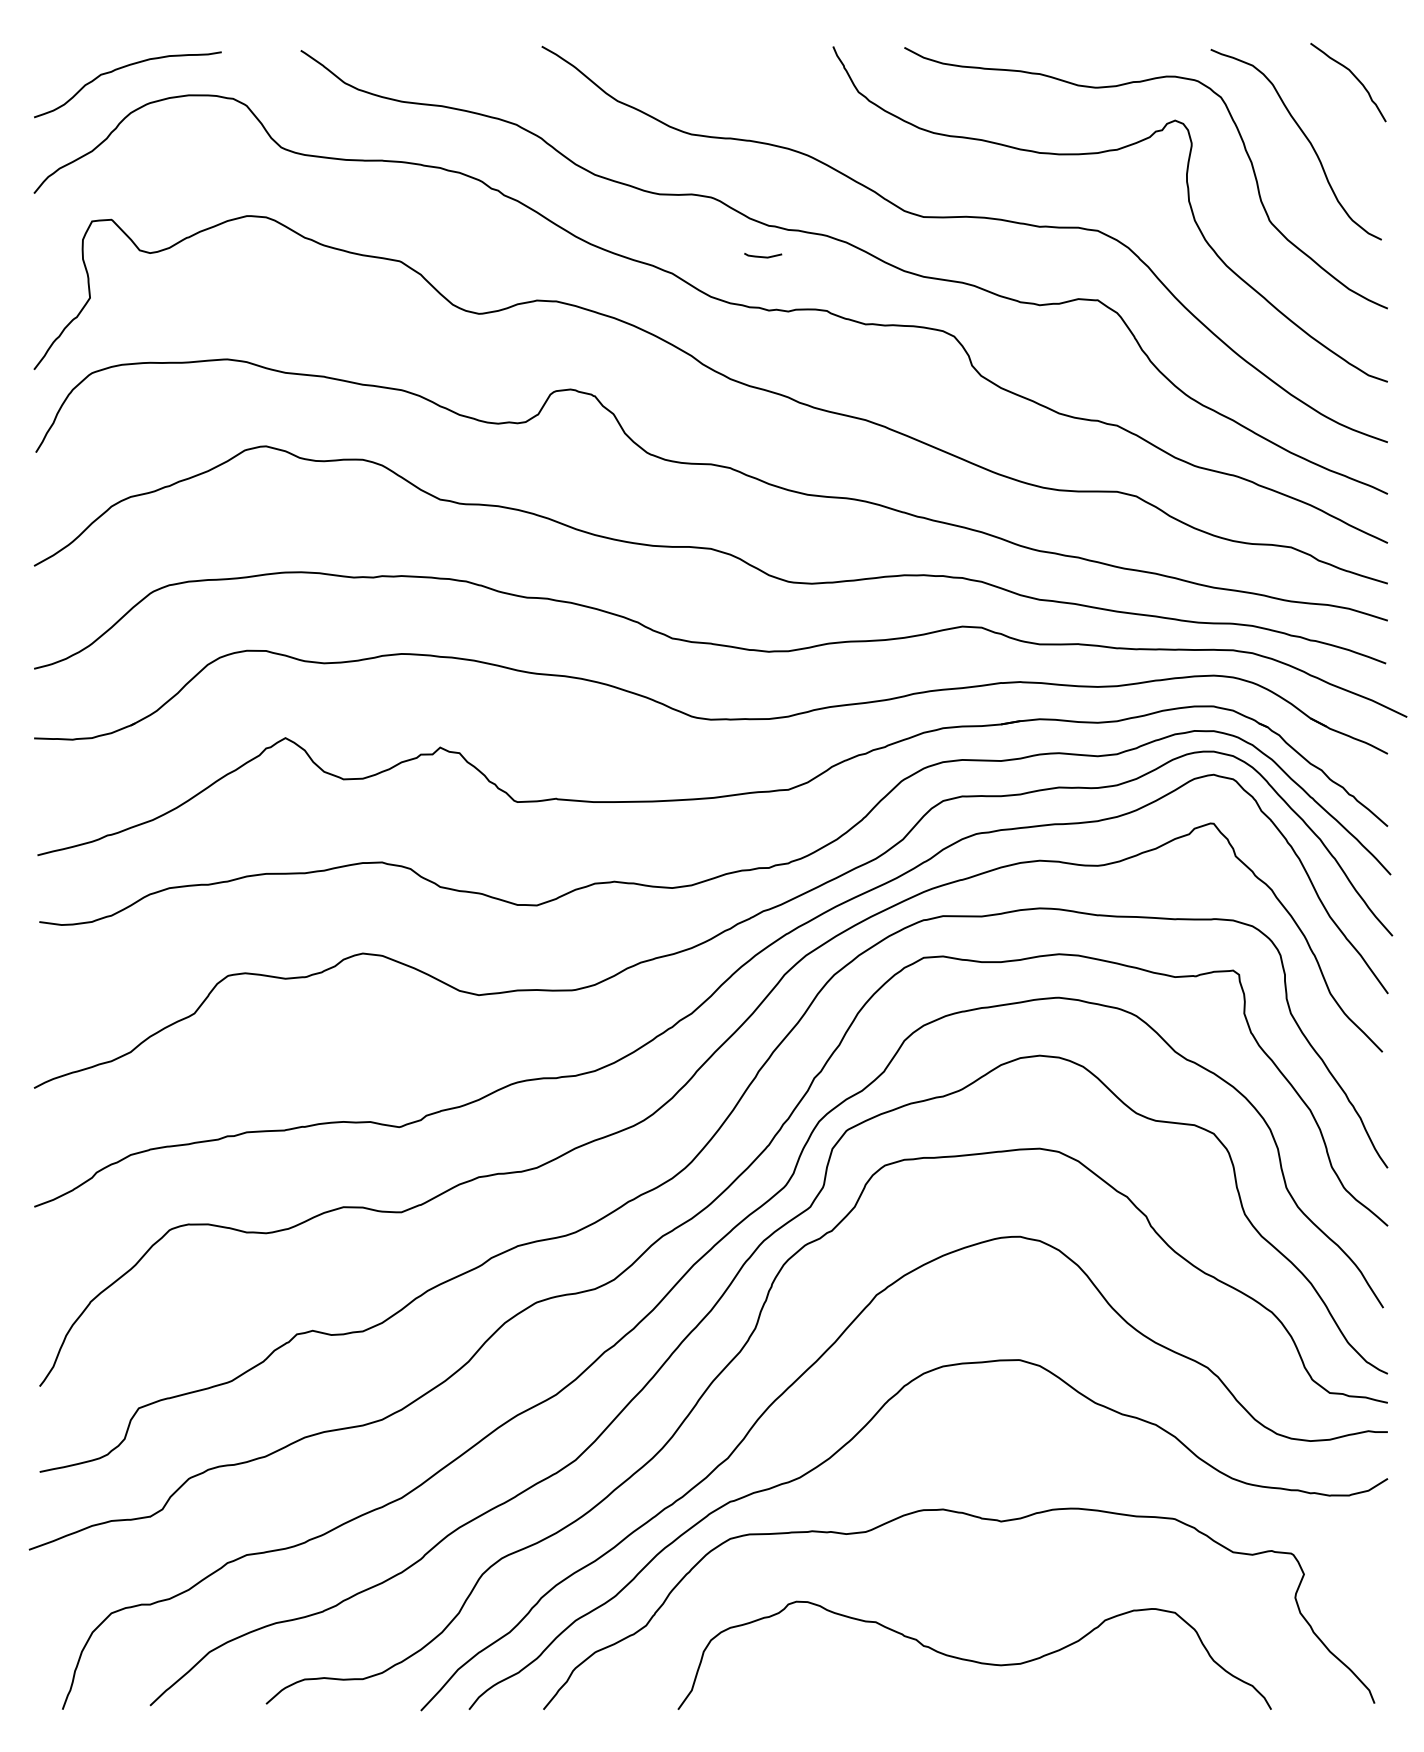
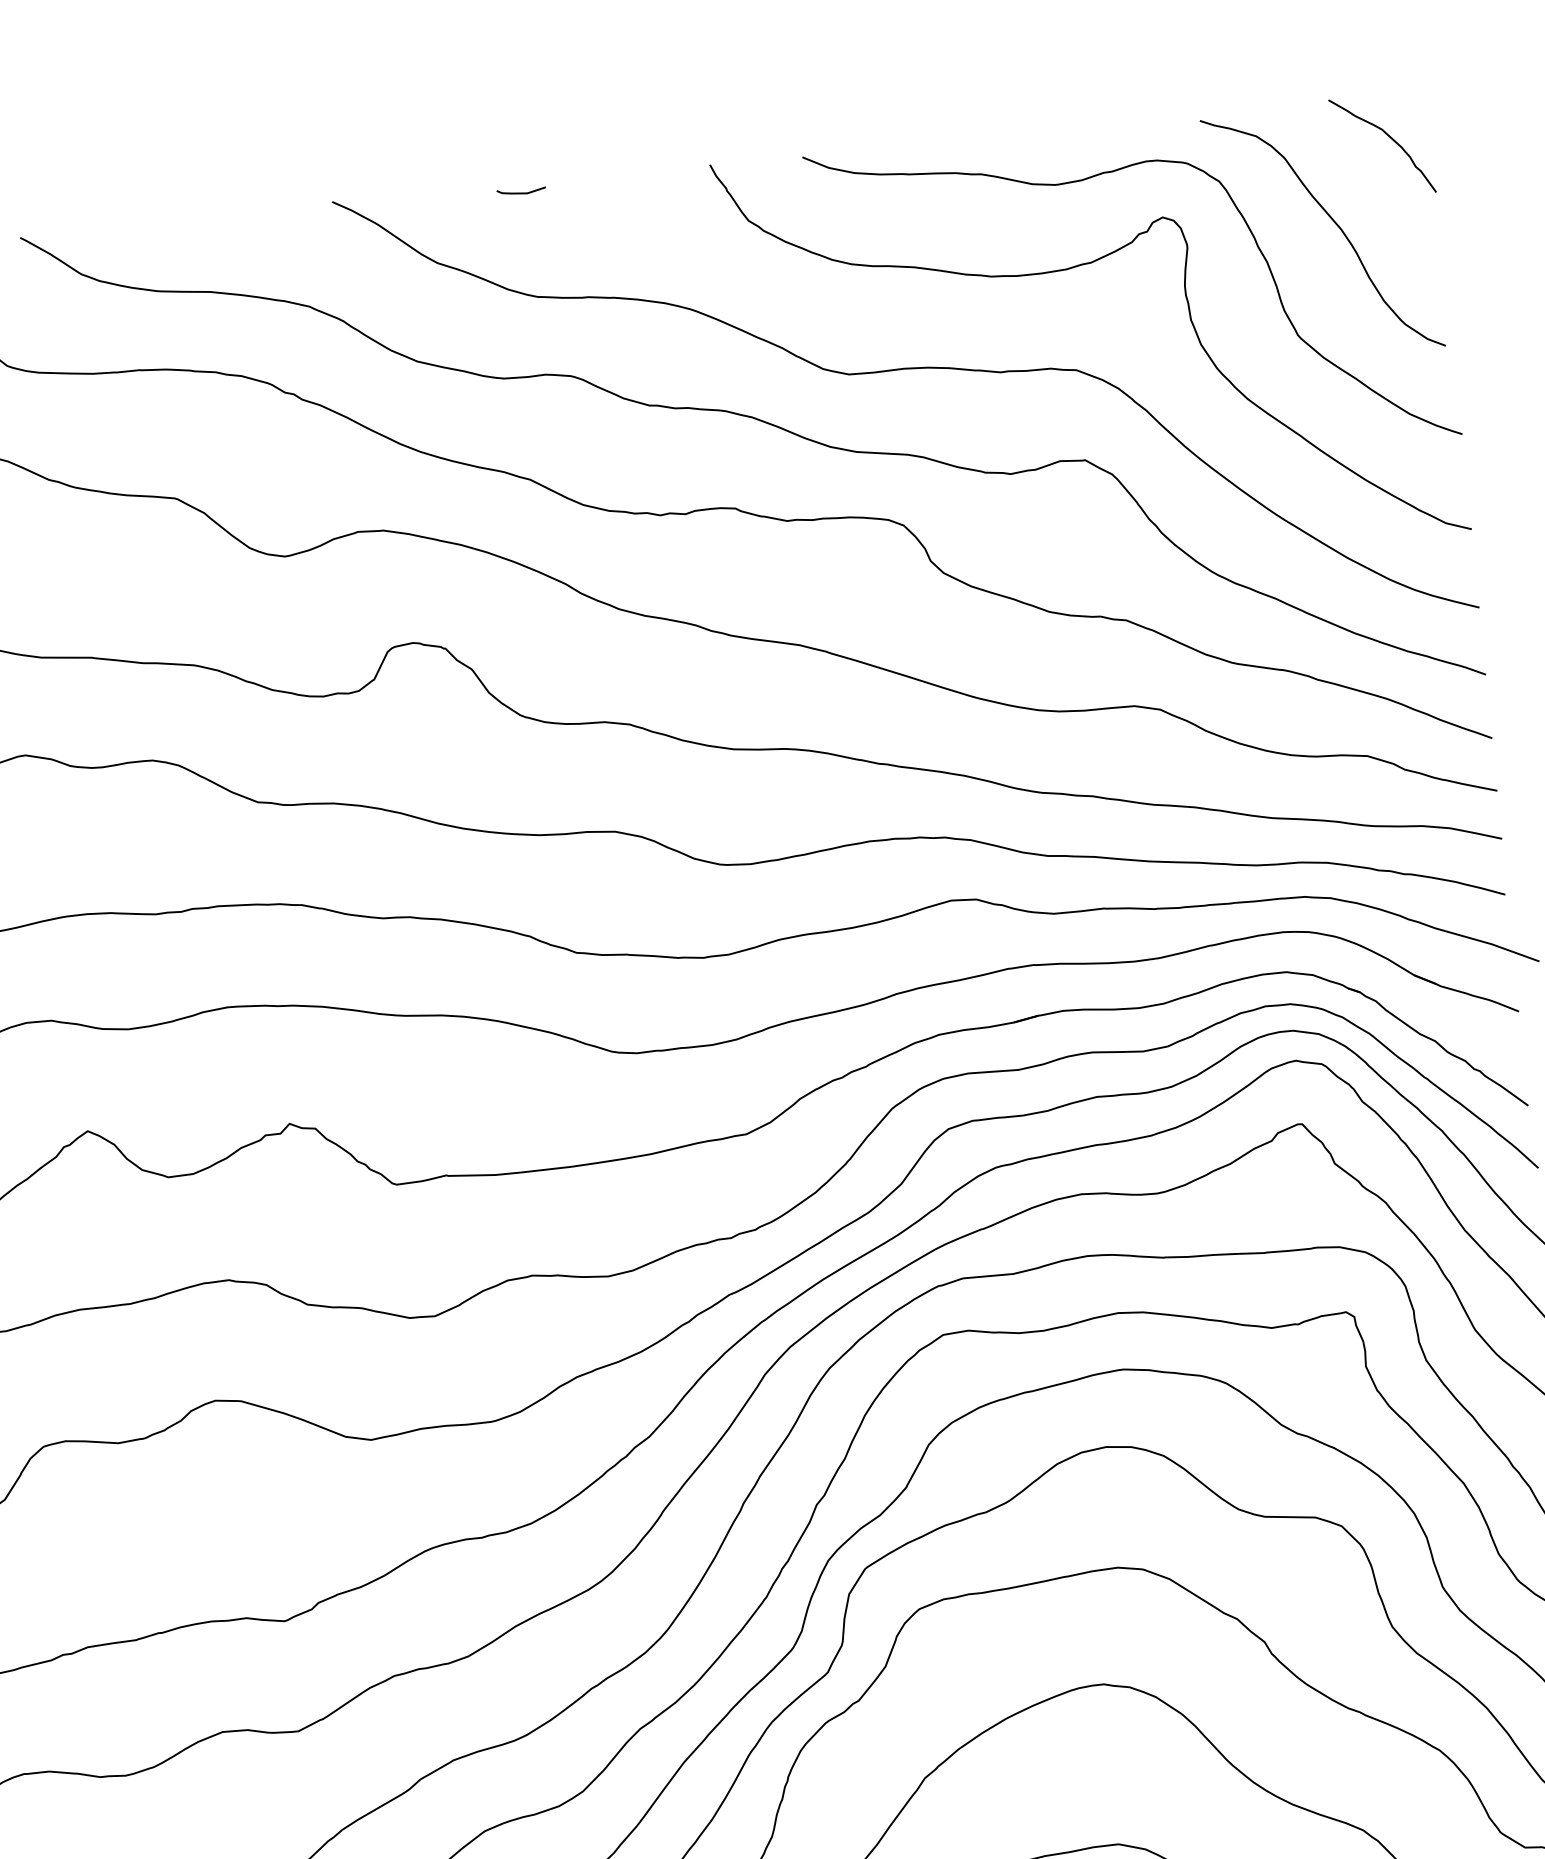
line: (763, 256) -> (521, 192), moved

